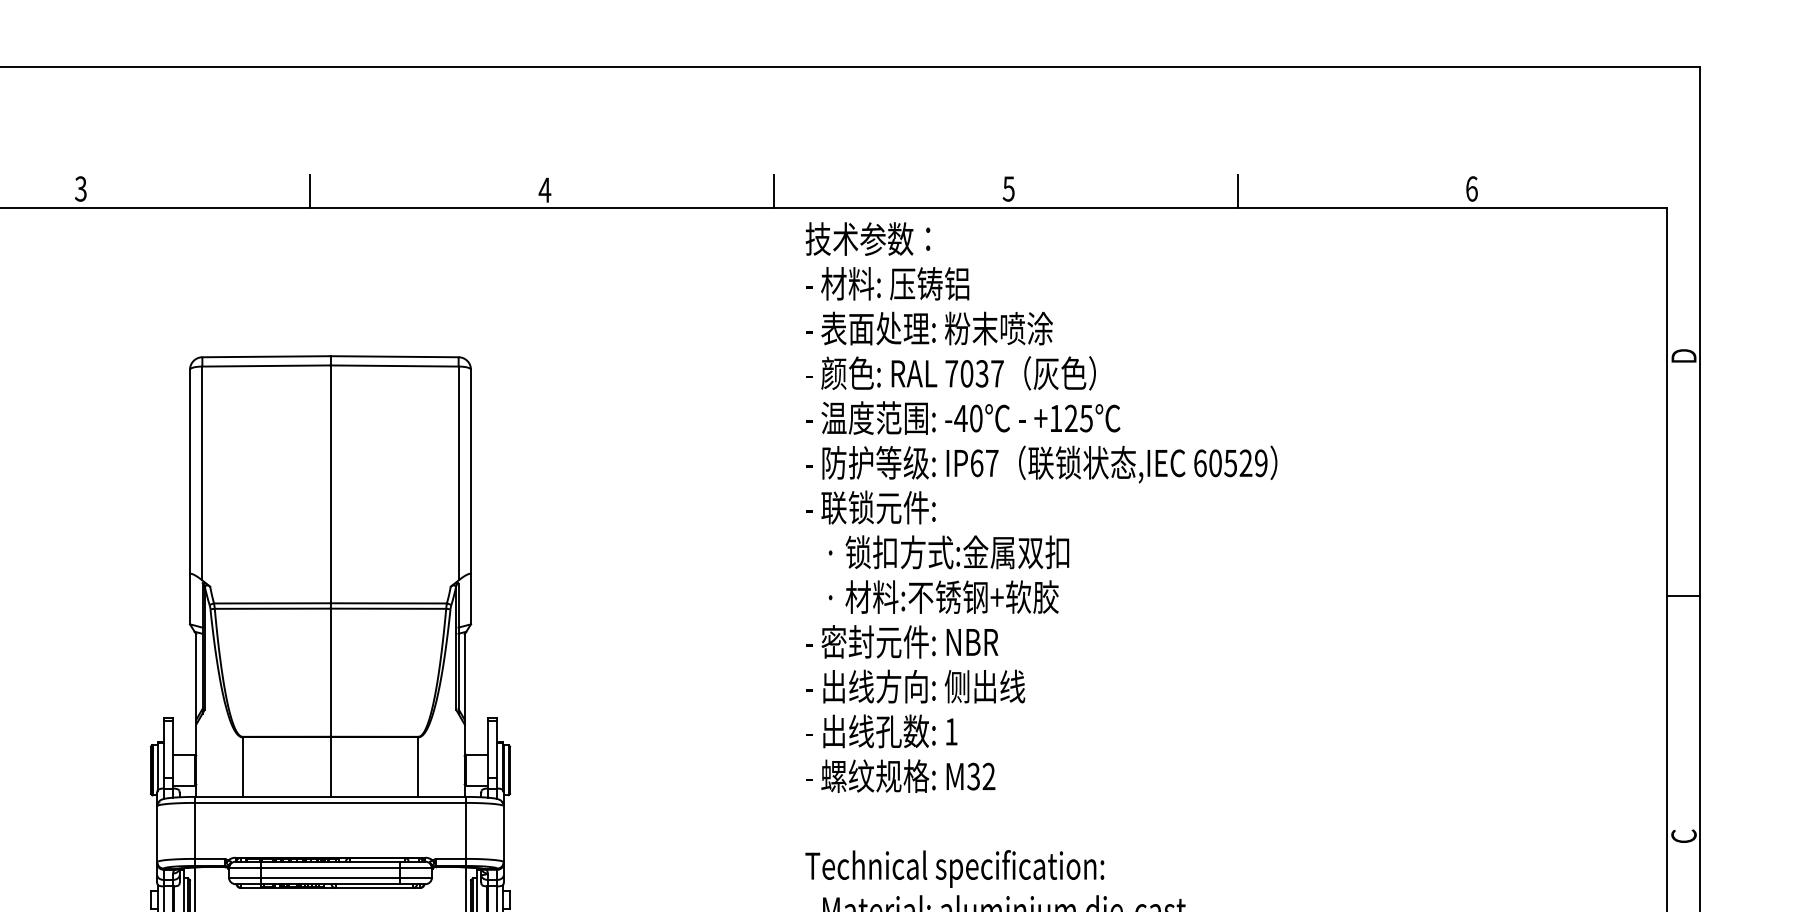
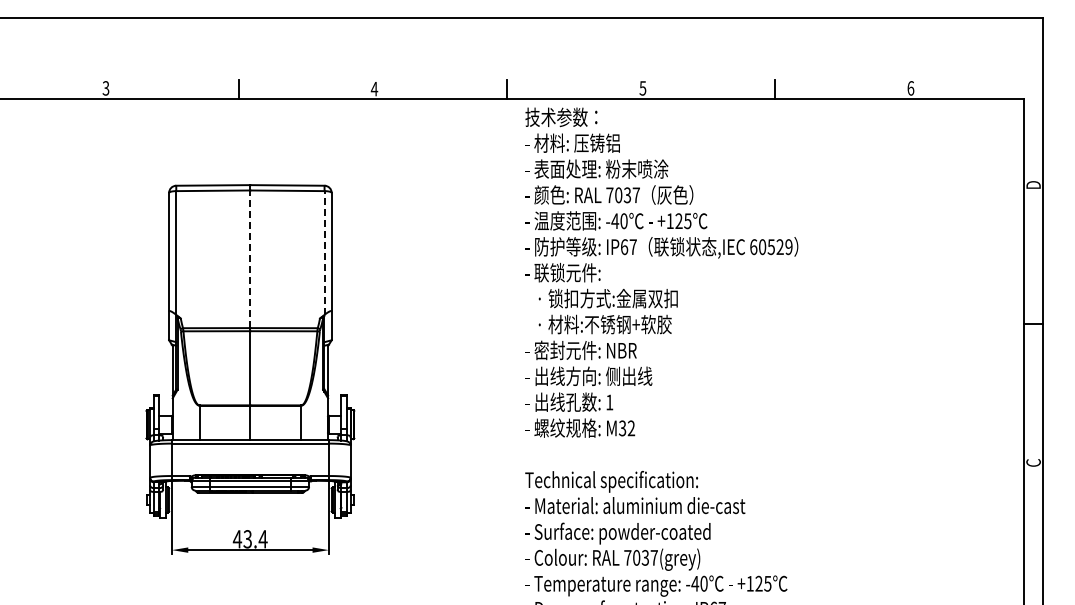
line: (458, 474) -> (324, 253), solid -> dashed
line: (330, 484) -> (250, 259), solid -> dashed

